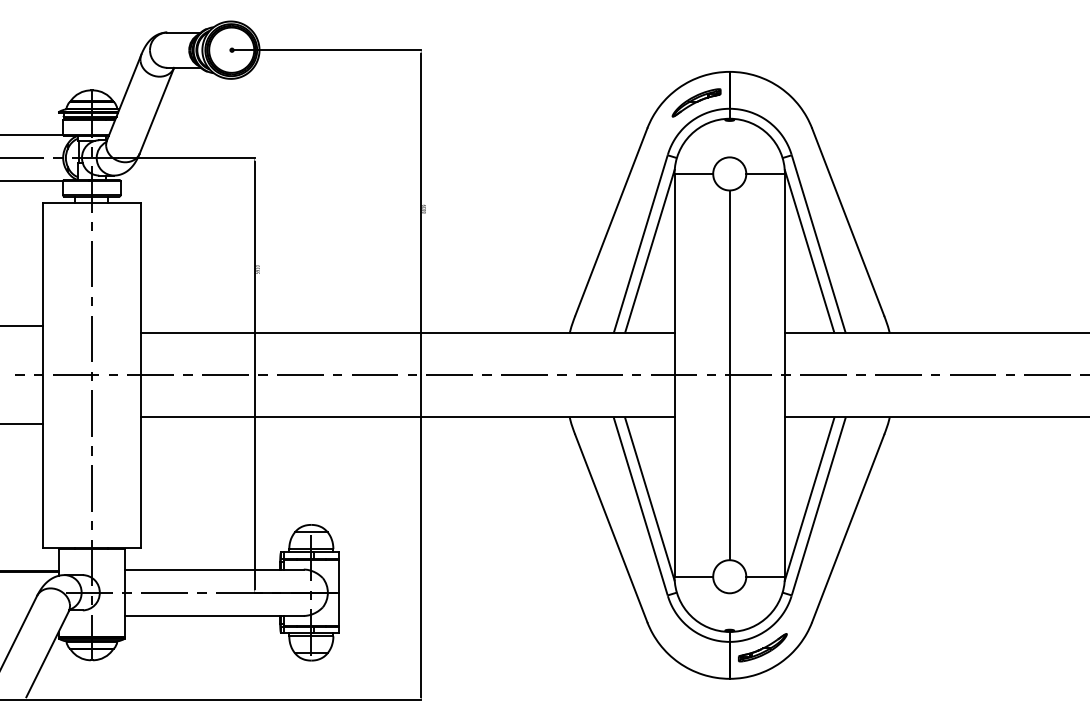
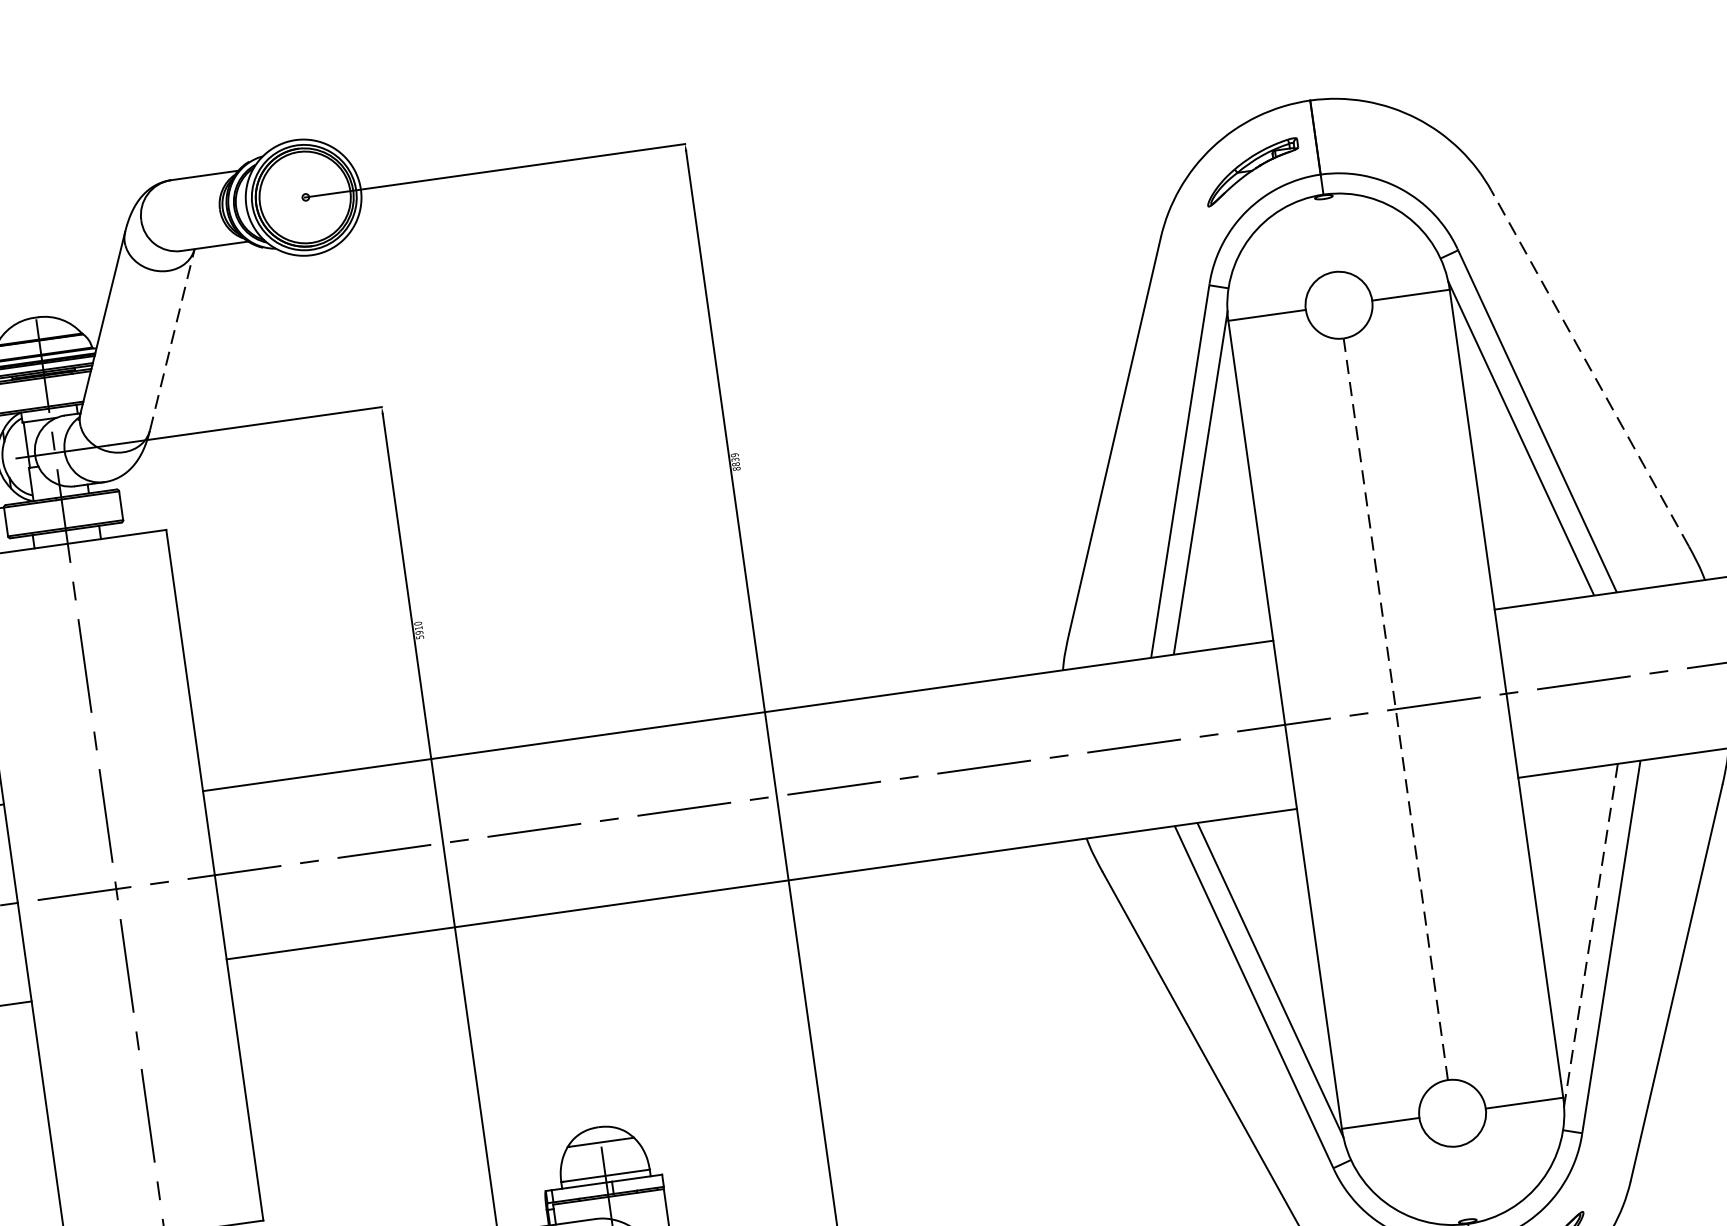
line: (157, 110) -> (173, 339), solid -> dashed
line: (848, 221) -> (1590, 367), solid -> dashed
line: (729, 375) -> (1395, 709), solid -> dashed
line: (809, 499) -> (1590, 935), solid -> dashed

